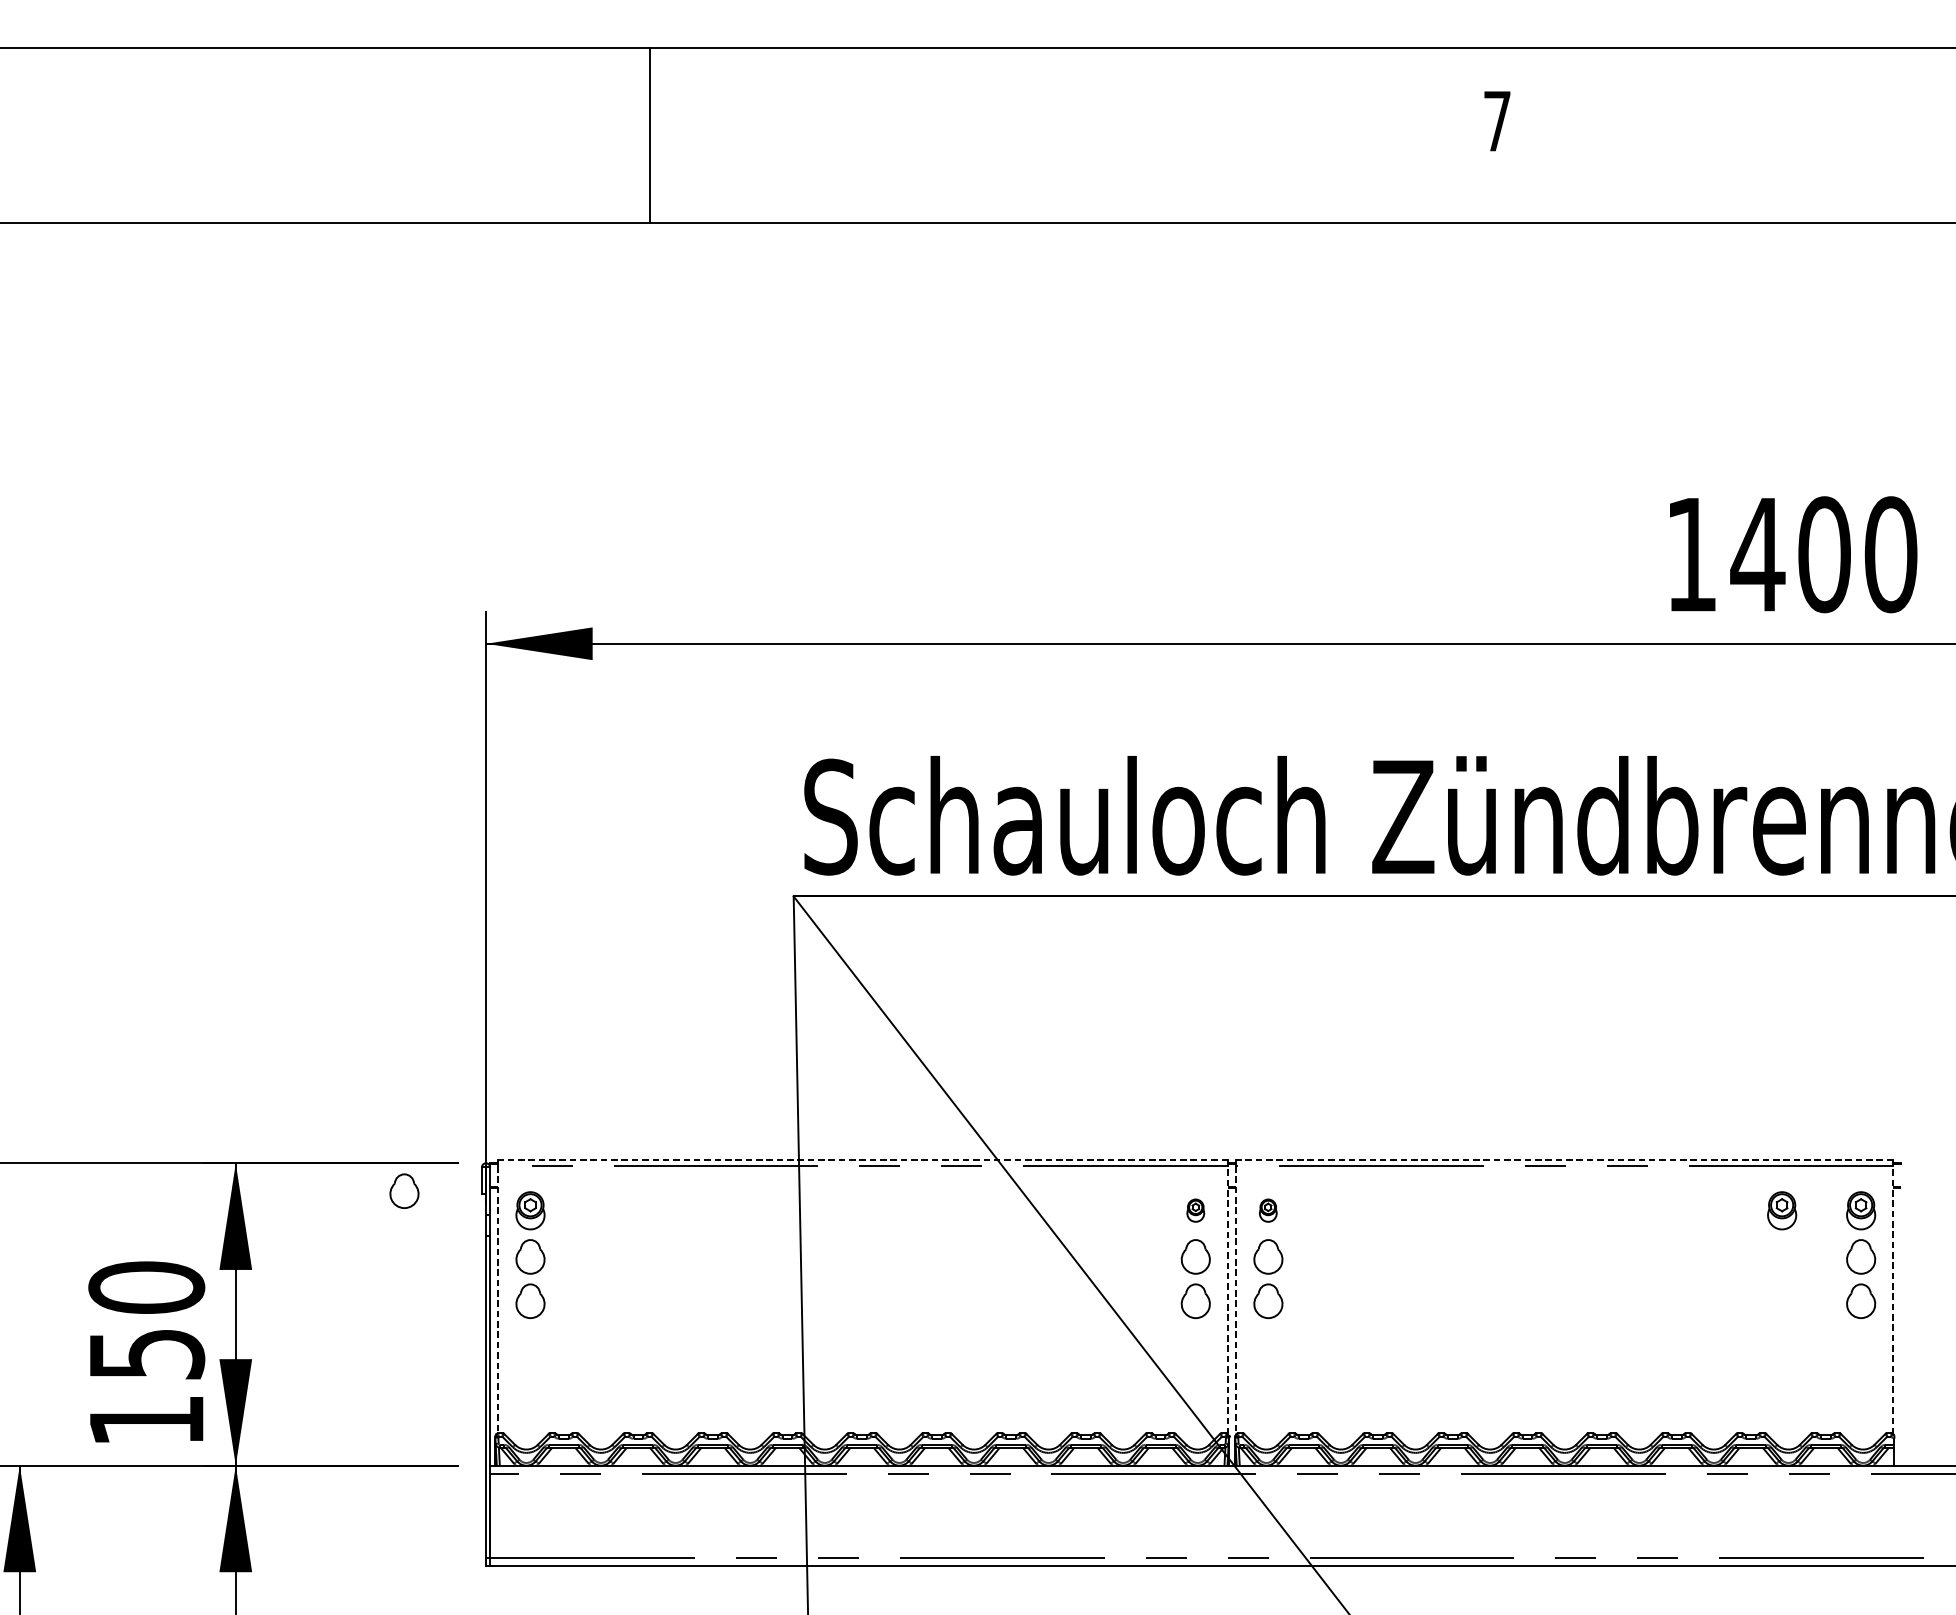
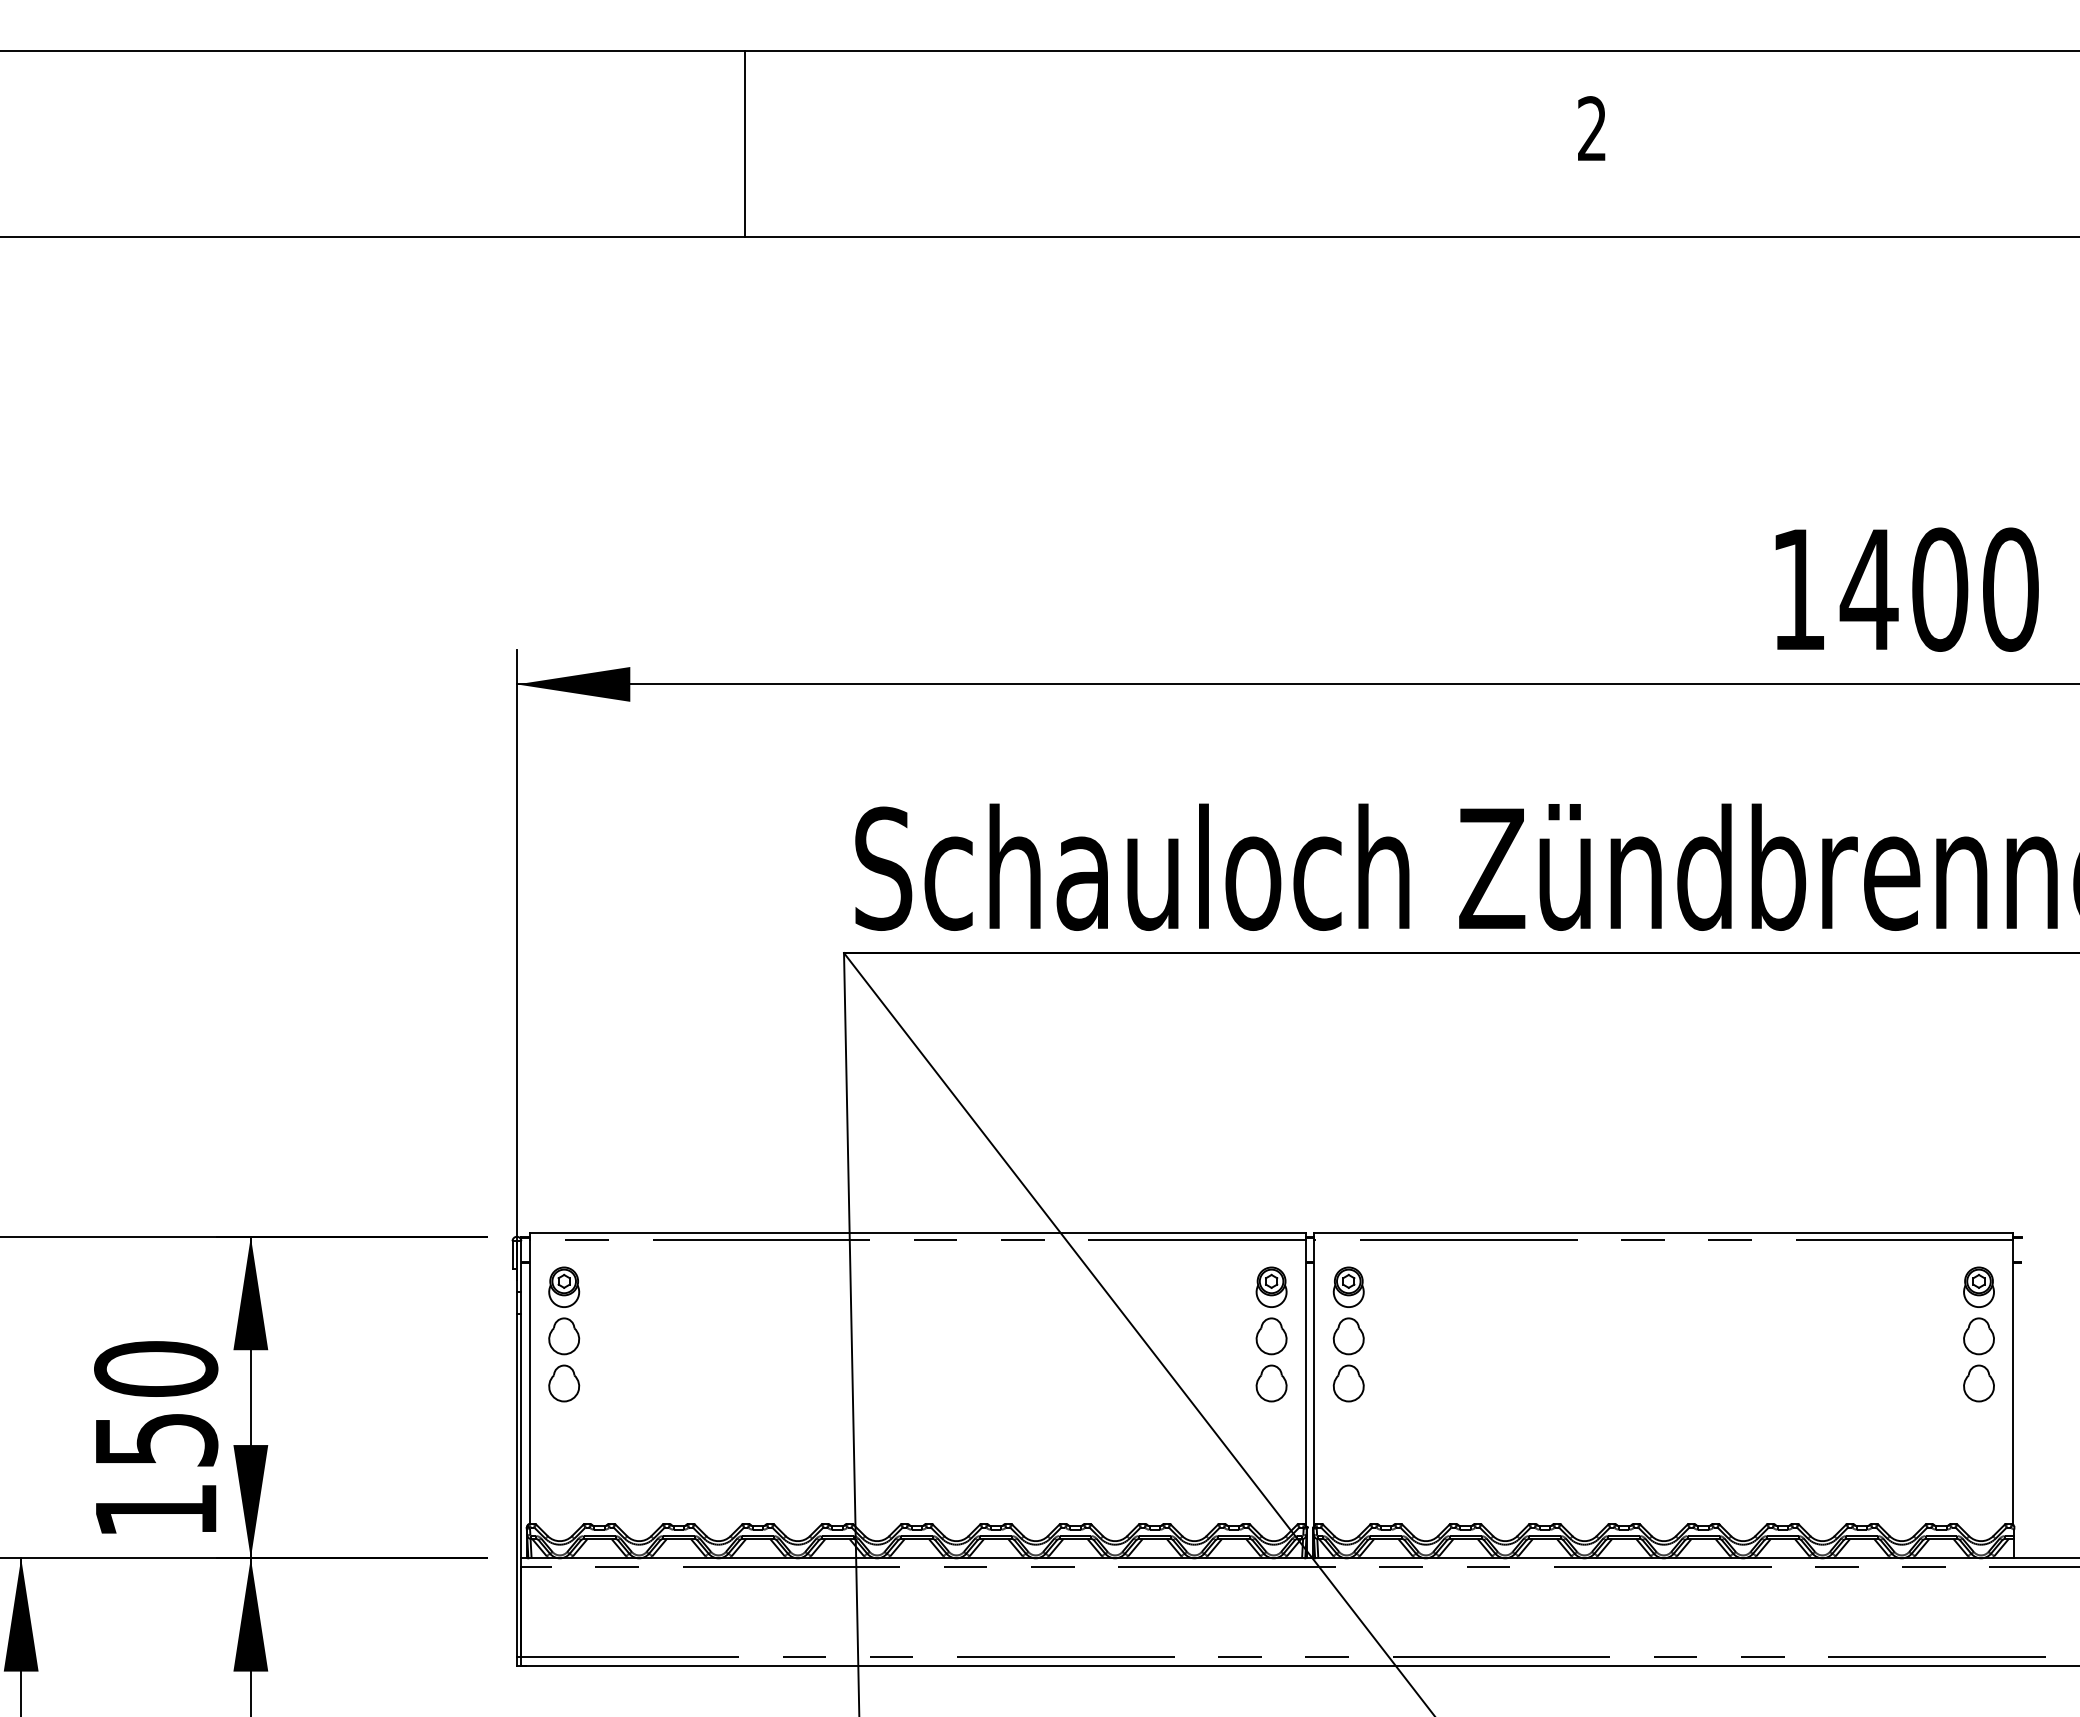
text: (1497, 120) -> (1592, 128), 7 -> 2
line: (649, 135) -> (744, 144), moved
line: (862, 1160) -> (917, 1233), dashed -> solid
line: (1564, 1160) -> (1663, 1233), dashed -> solid
part: (404, 1191) -> (430, 1266), removed
part: (1195, 1210) -> (1271, 1286), size x1.67
part: (1268, 1210) -> (1348, 1286), size x1.67
part: (1781, 1210) -> (1894, 1286), removed
line: (497, 1300) -> (529, 1382), dashed -> solid
line: (1227, 1300) -> (1305, 1382), dashed -> solid
line: (1236, 1300) -> (1314, 1382), dashed -> solid
line: (1893, 1300) -> (2013, 1382), dashed -> solid

